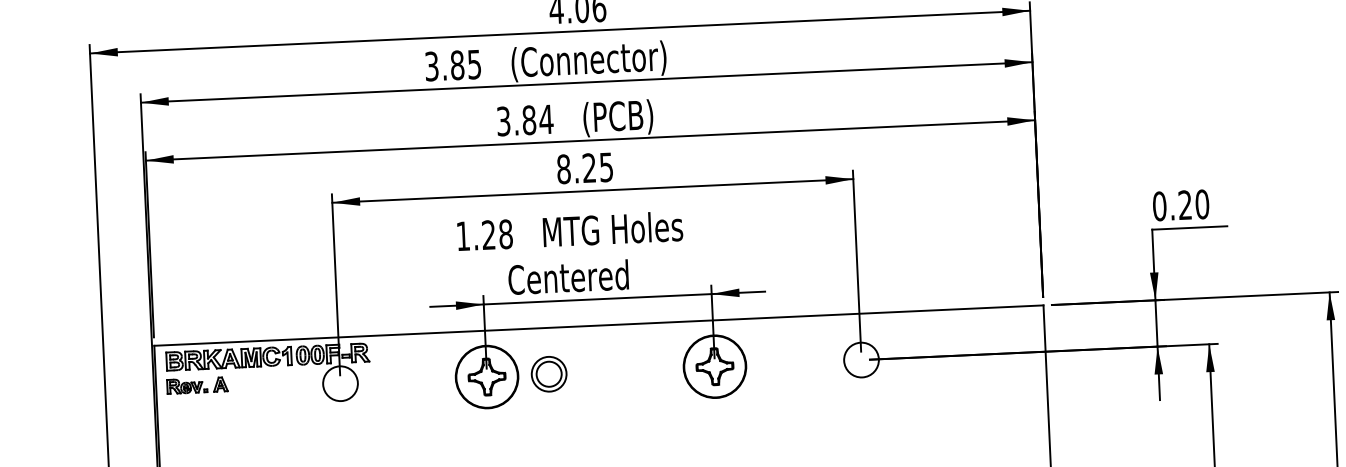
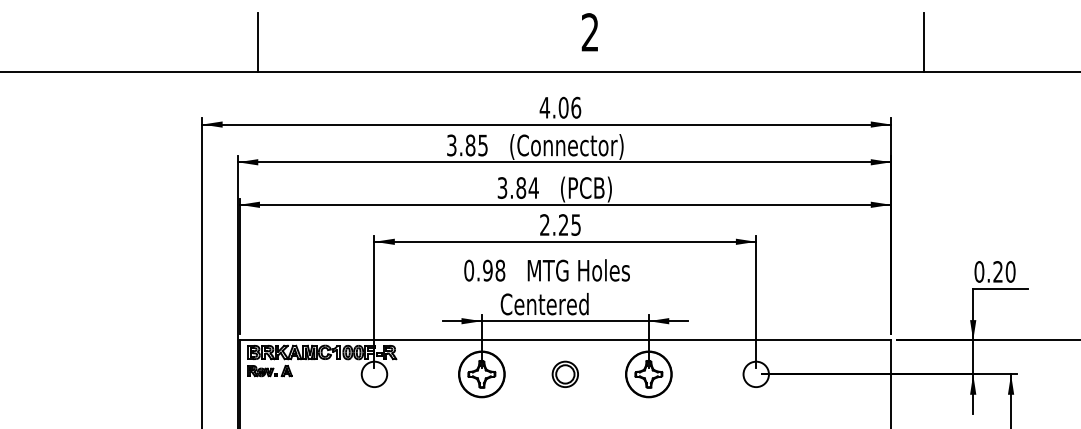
text: (563, 168) -> (544, 224), 8.25 -> 2.25
text: (476, 235) -> (478, 270), 1.28 -> 0.98
part: (547, 373) -> (564, 373), moved

